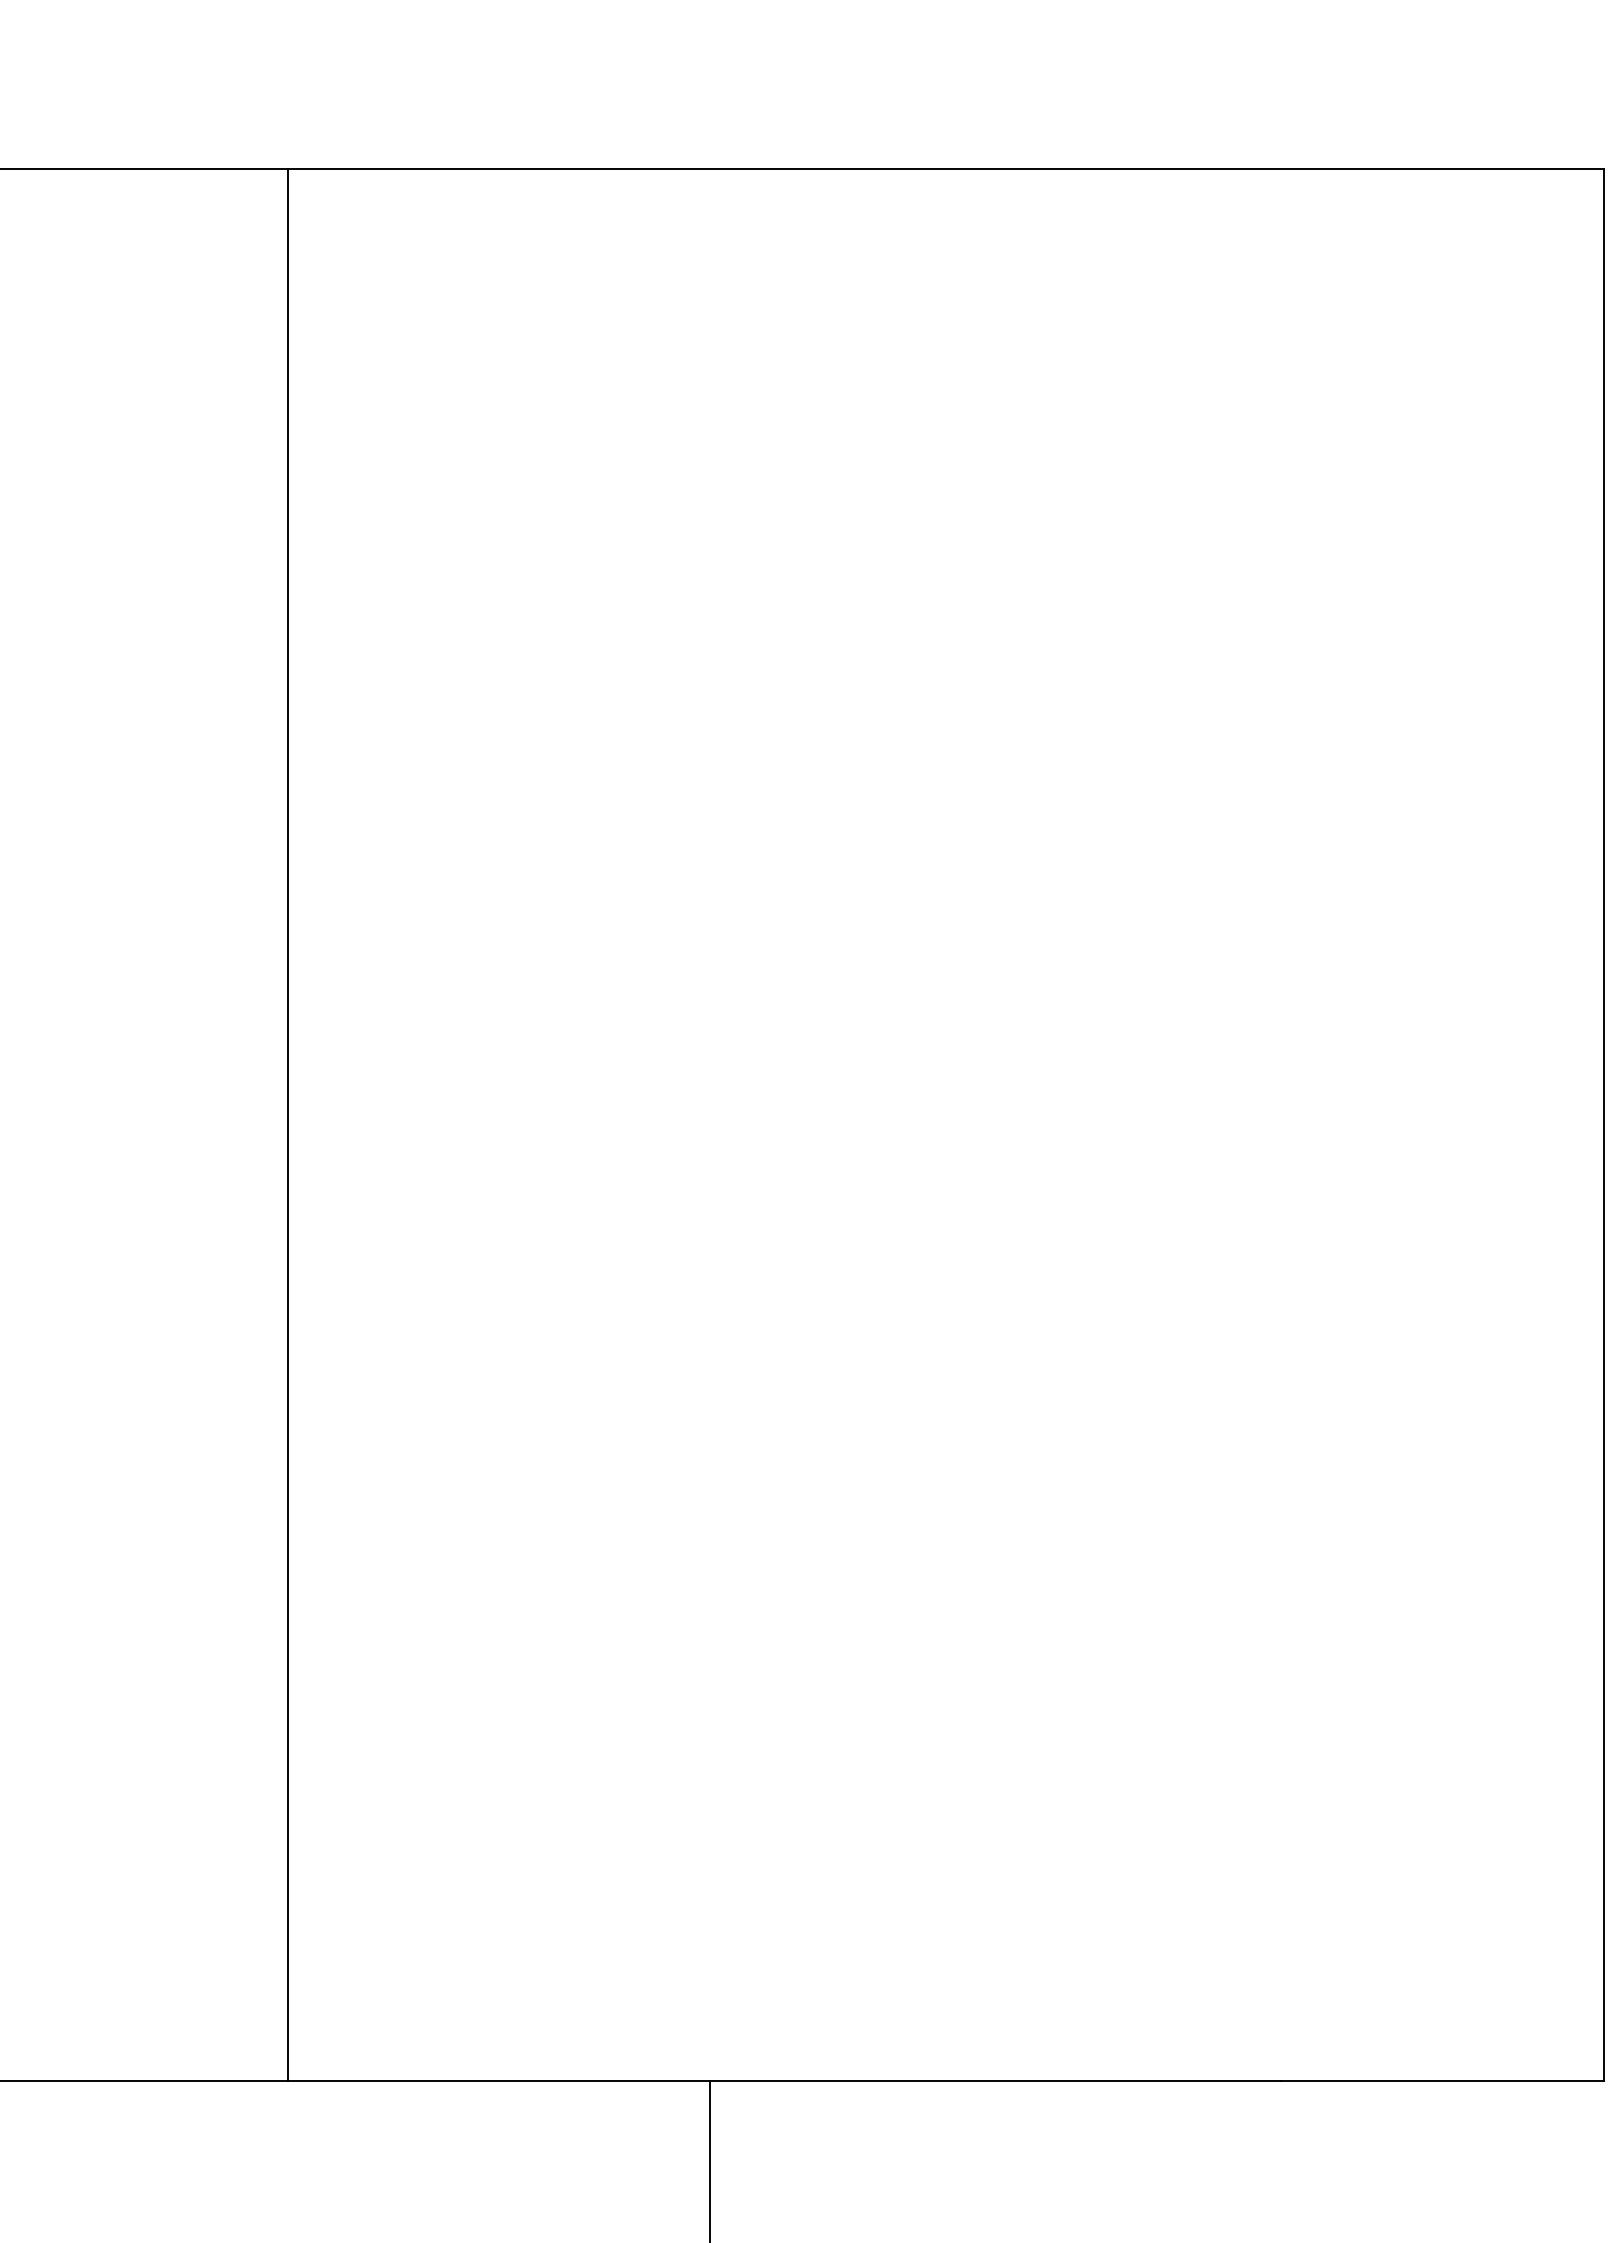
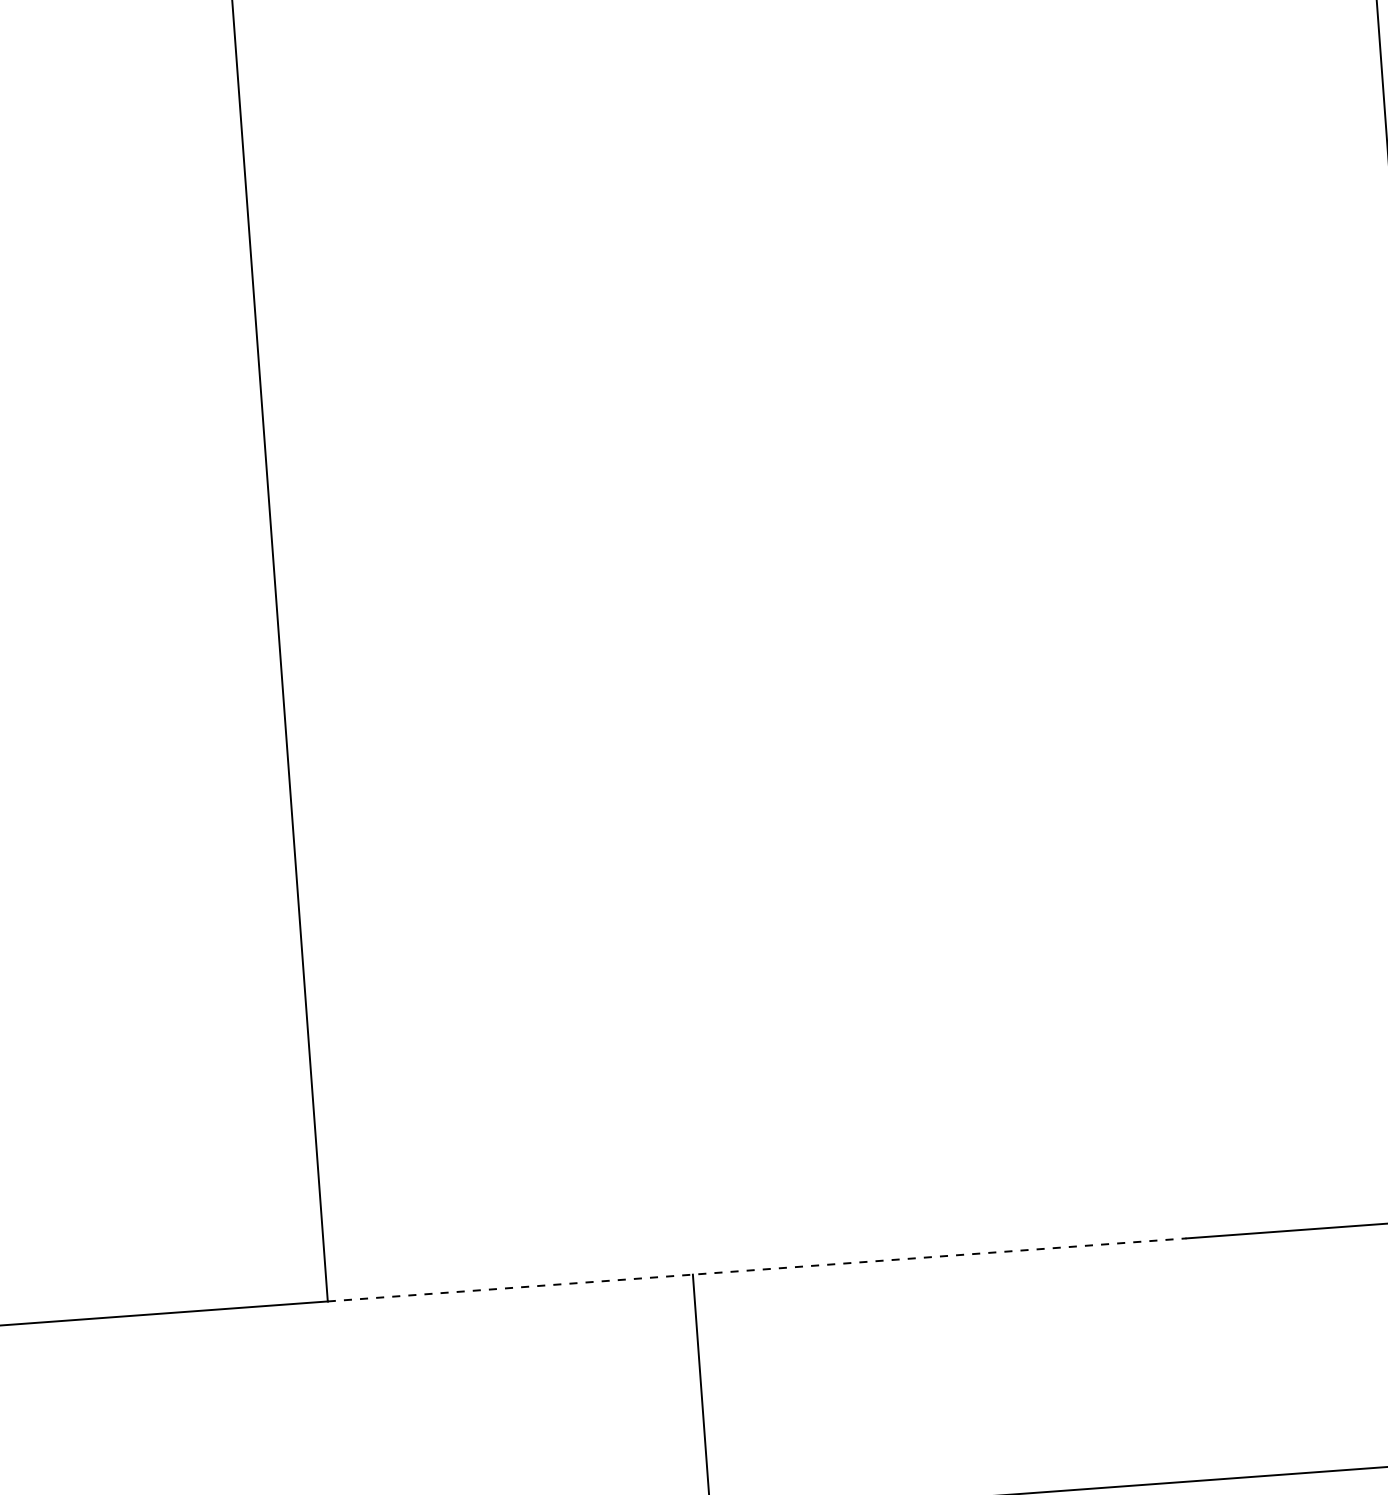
line: (784, 2080) -> (757, 1269), solid -> dashed

